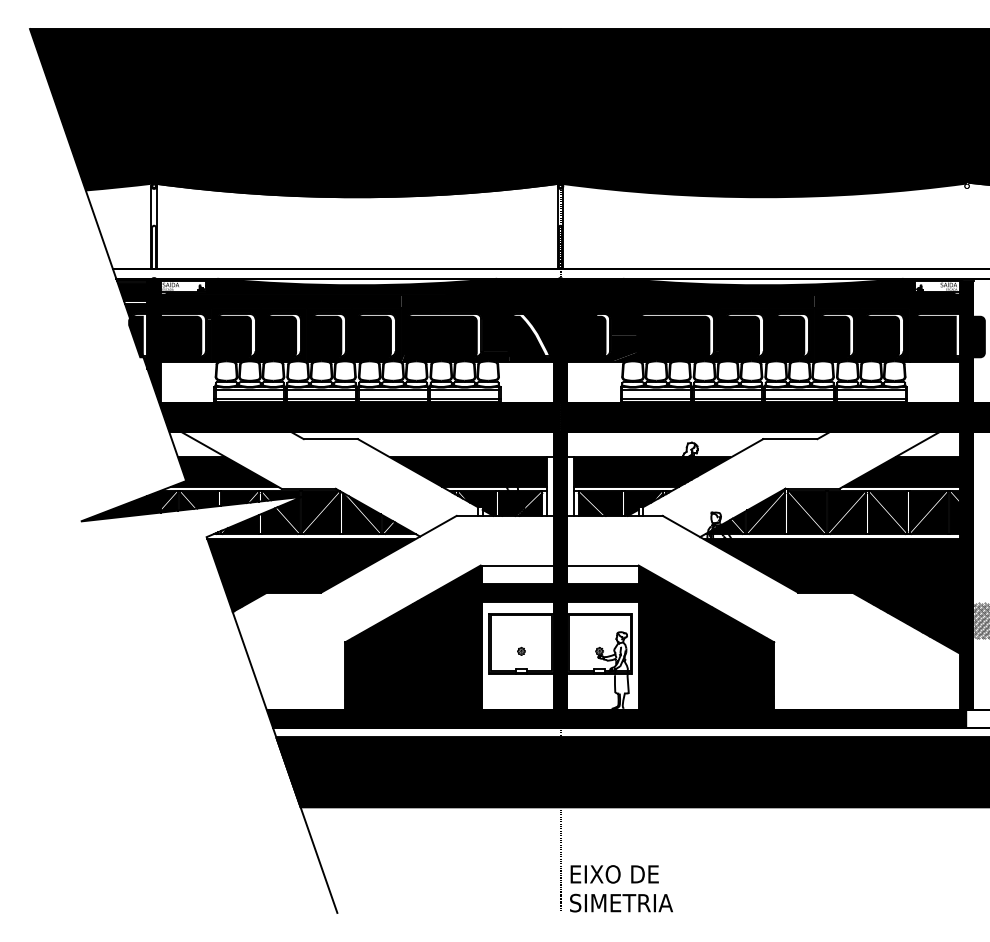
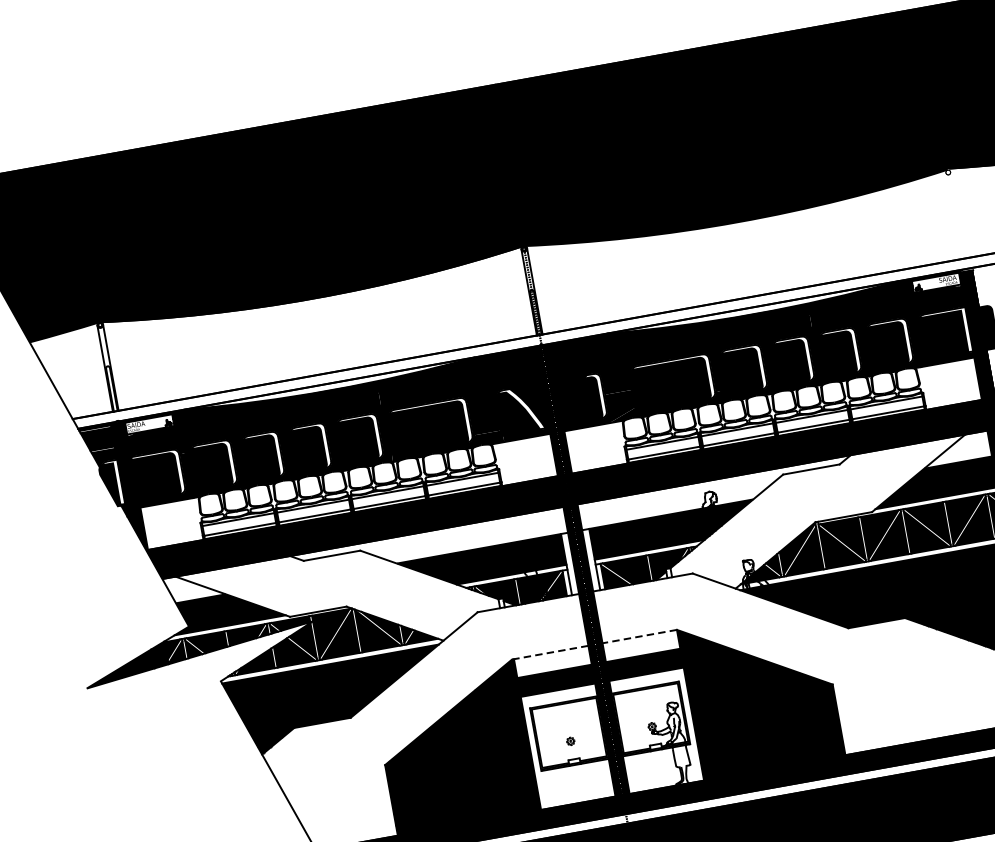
line: (517, 565) -> (550, 652), solid -> dashed
line: (603, 565) -> (640, 636), solid -> dashed

